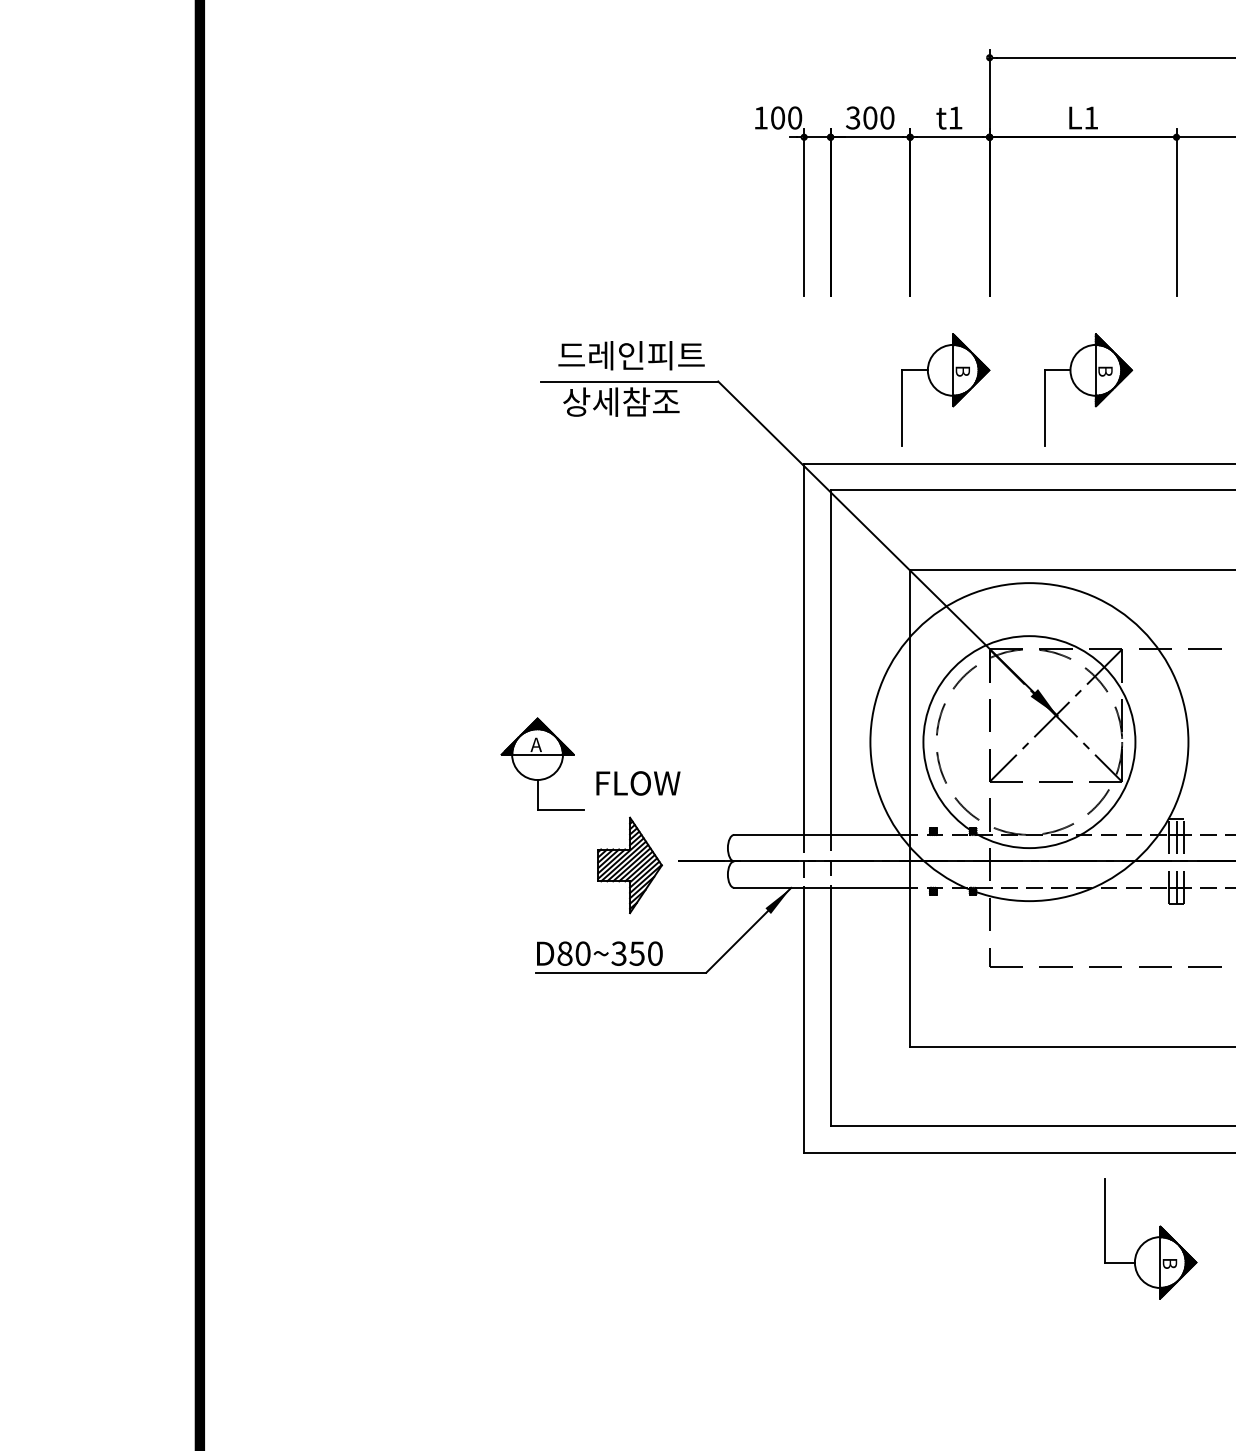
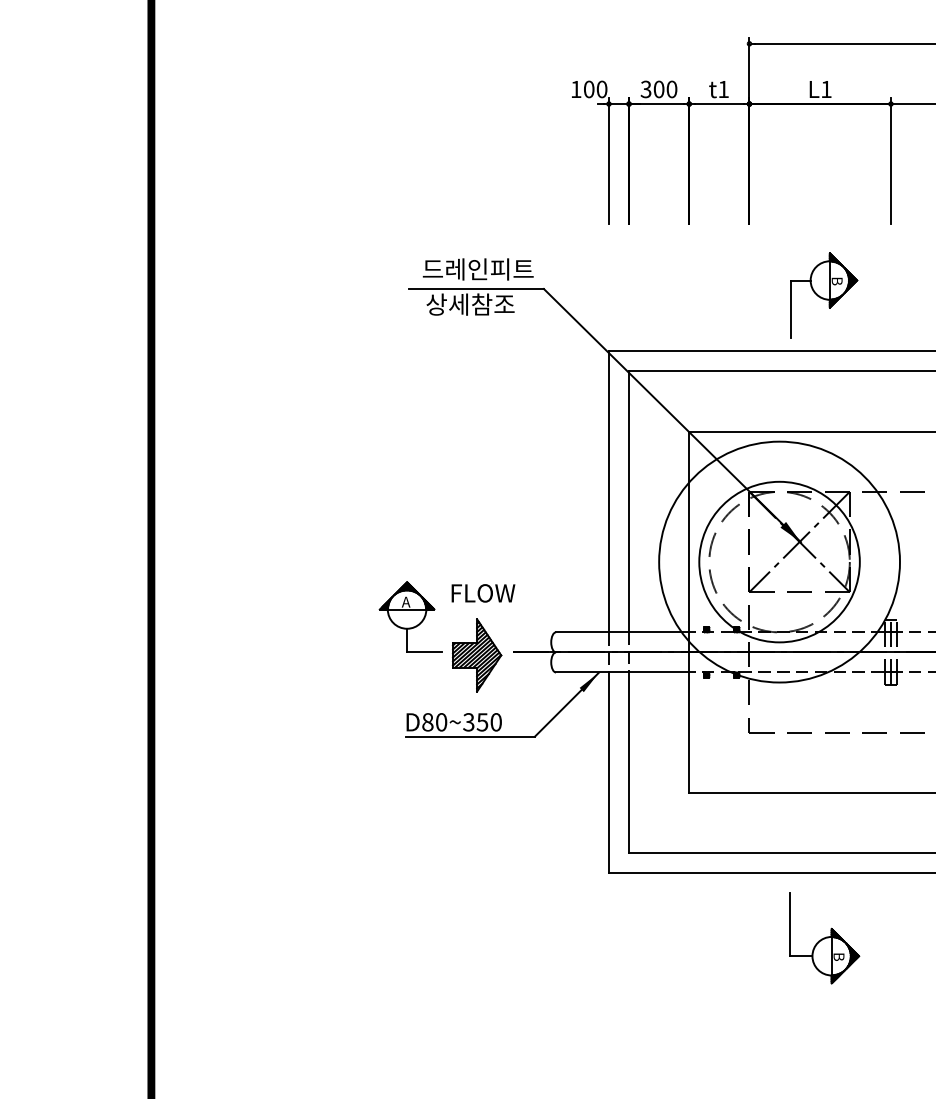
part: (946, 390) -> (716, 295), removed
part: (542, 763) -> (410, 616), moved
part: (1150, 1239) -> (824, 938), moved

